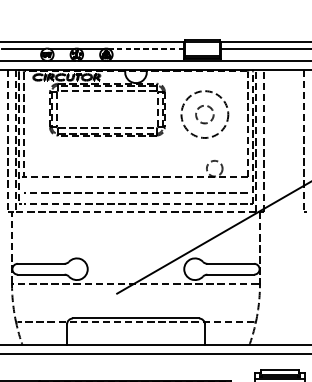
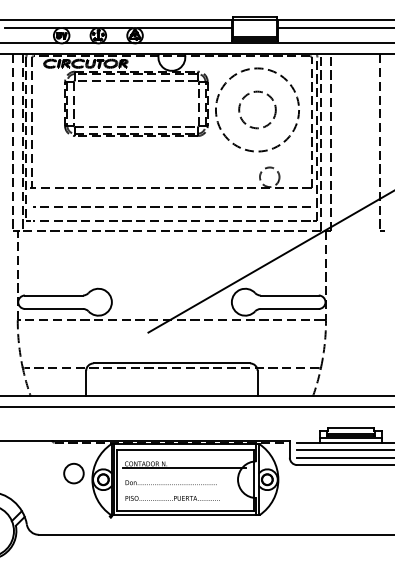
line: (146, 49) -> (184, 28), dashed -> solid
circle: (204, 114) -> (257, 109), size x1.43
circle: (204, 114) -> (257, 109), size x1.67

